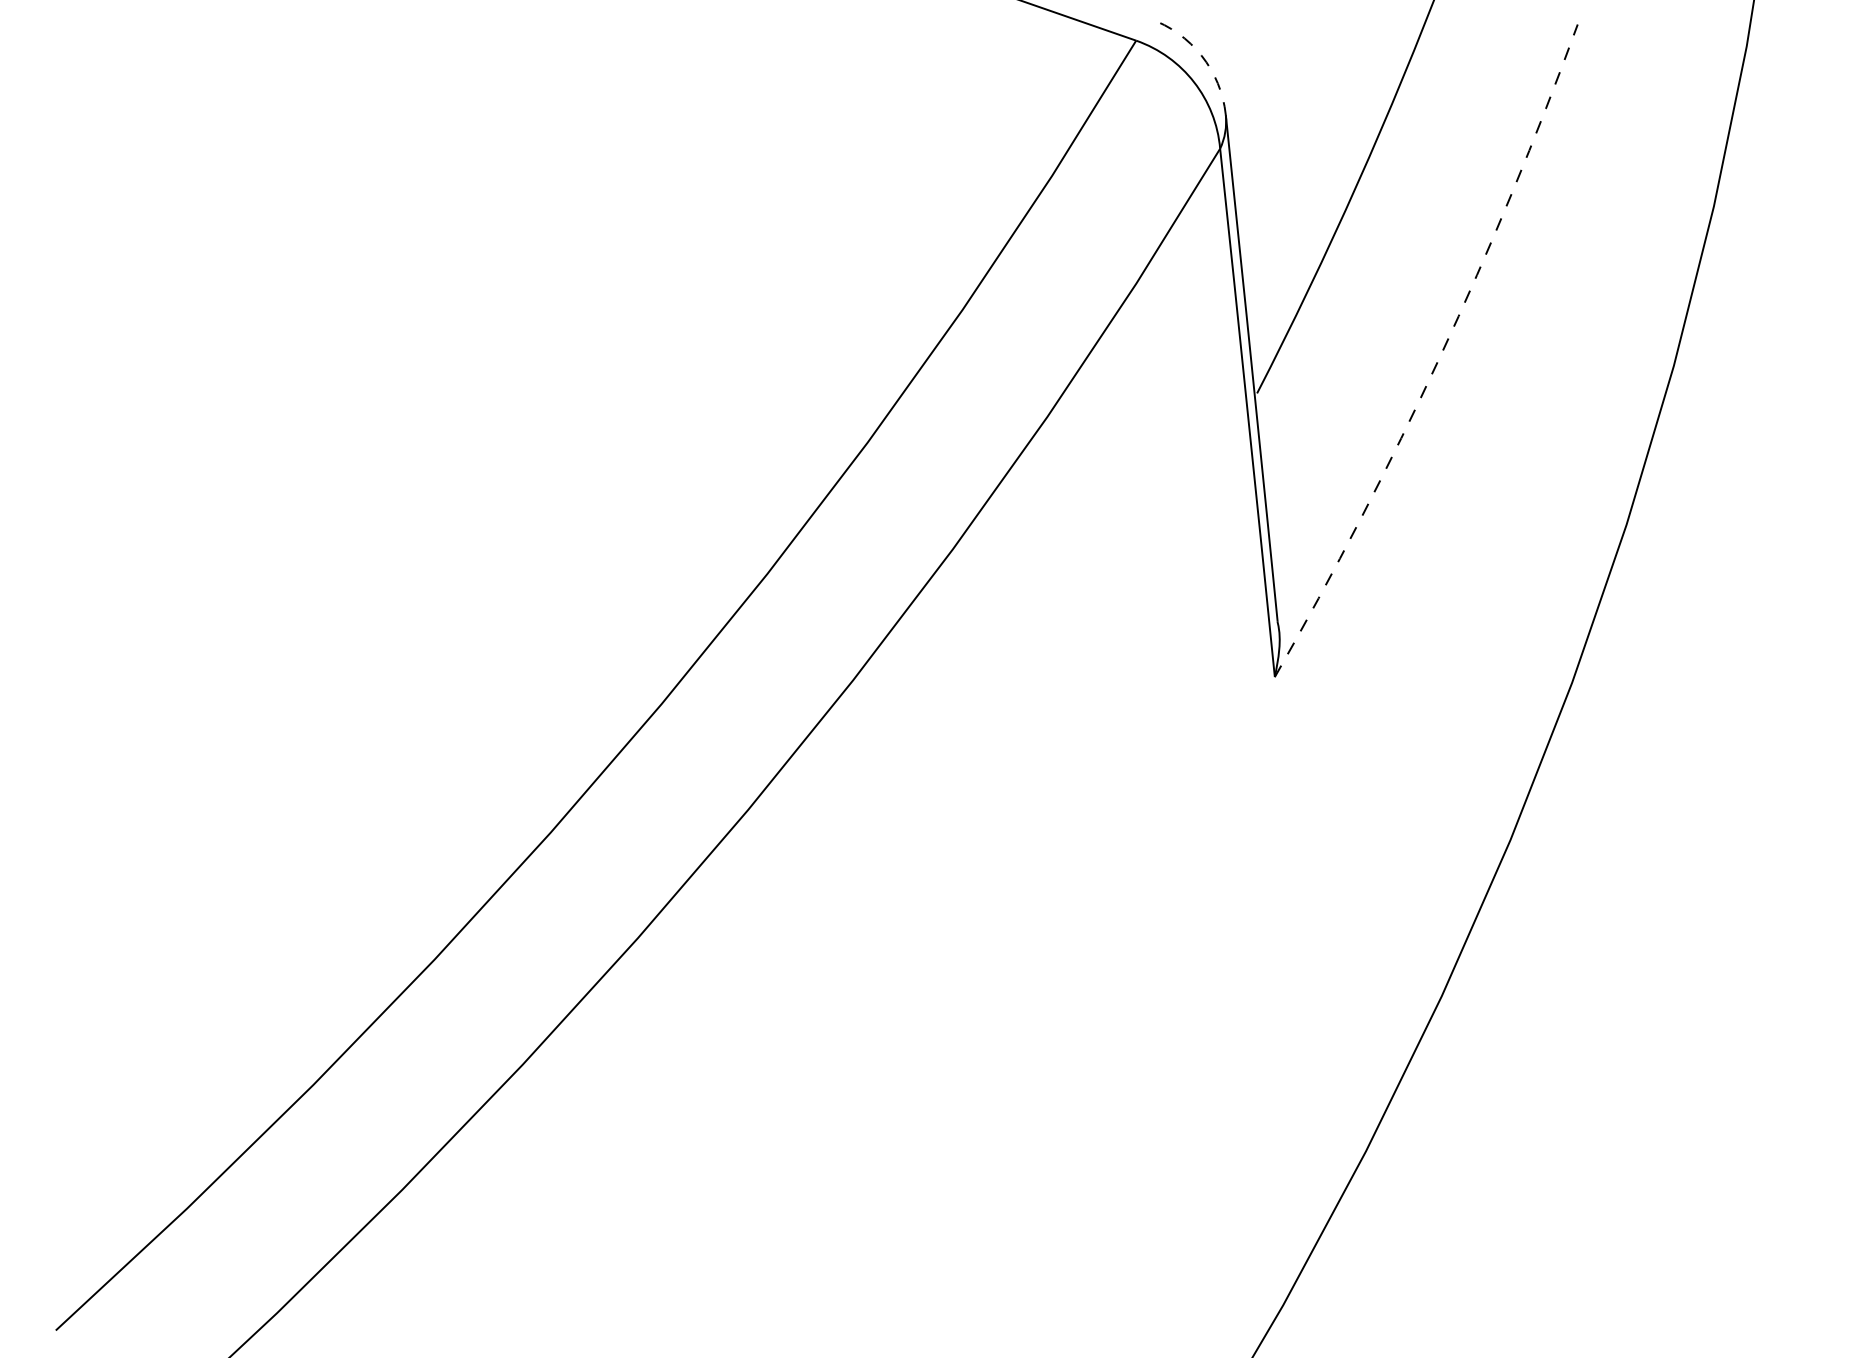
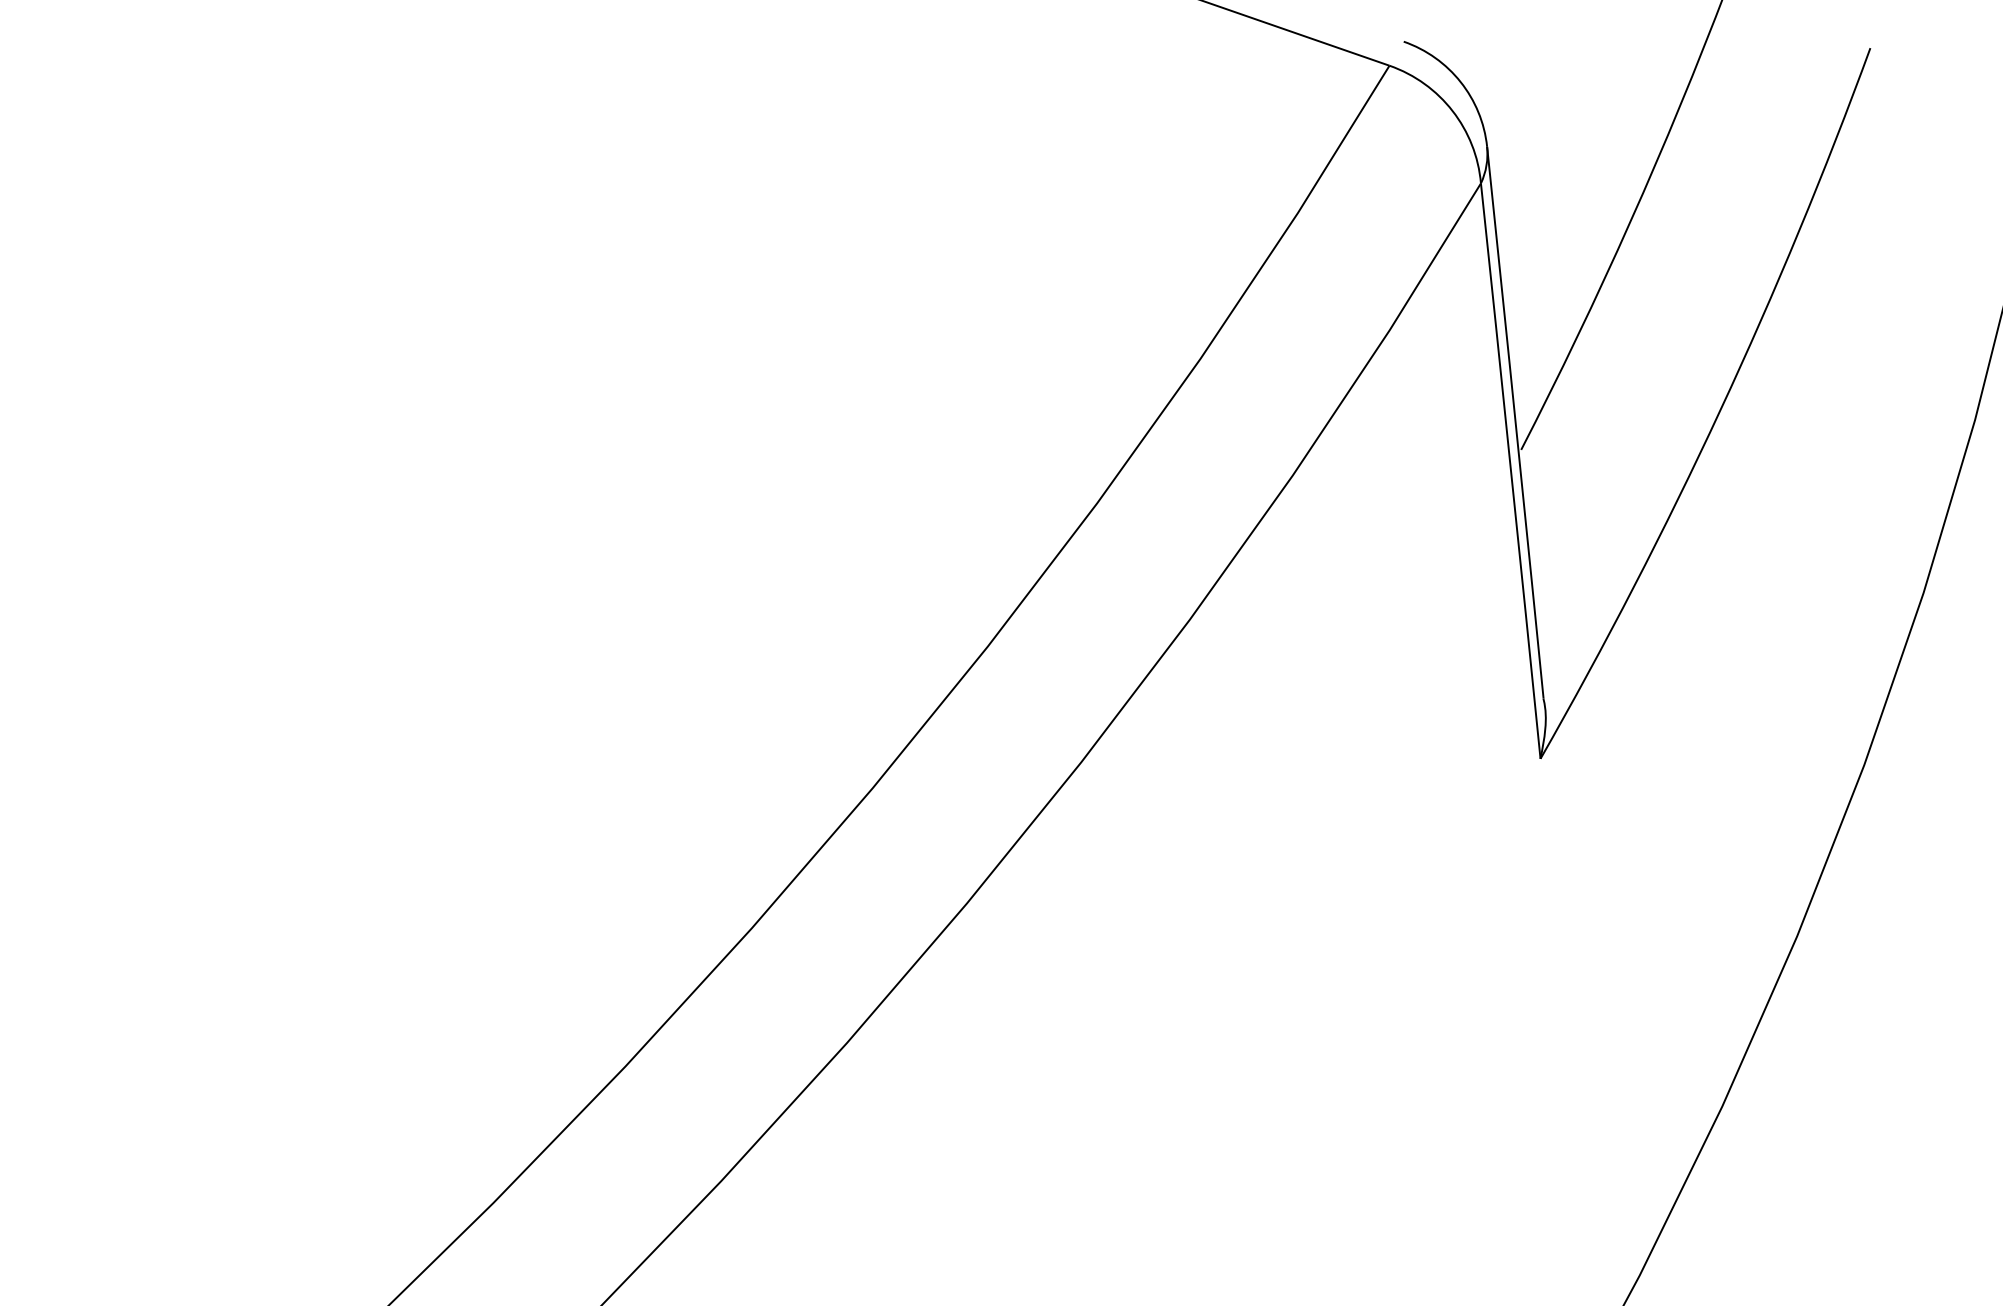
arc: (1201, 55) -> (1460, 81), dashed -> solid
arc: (1439, 357) -> (1719, 410), dashed -> solid

